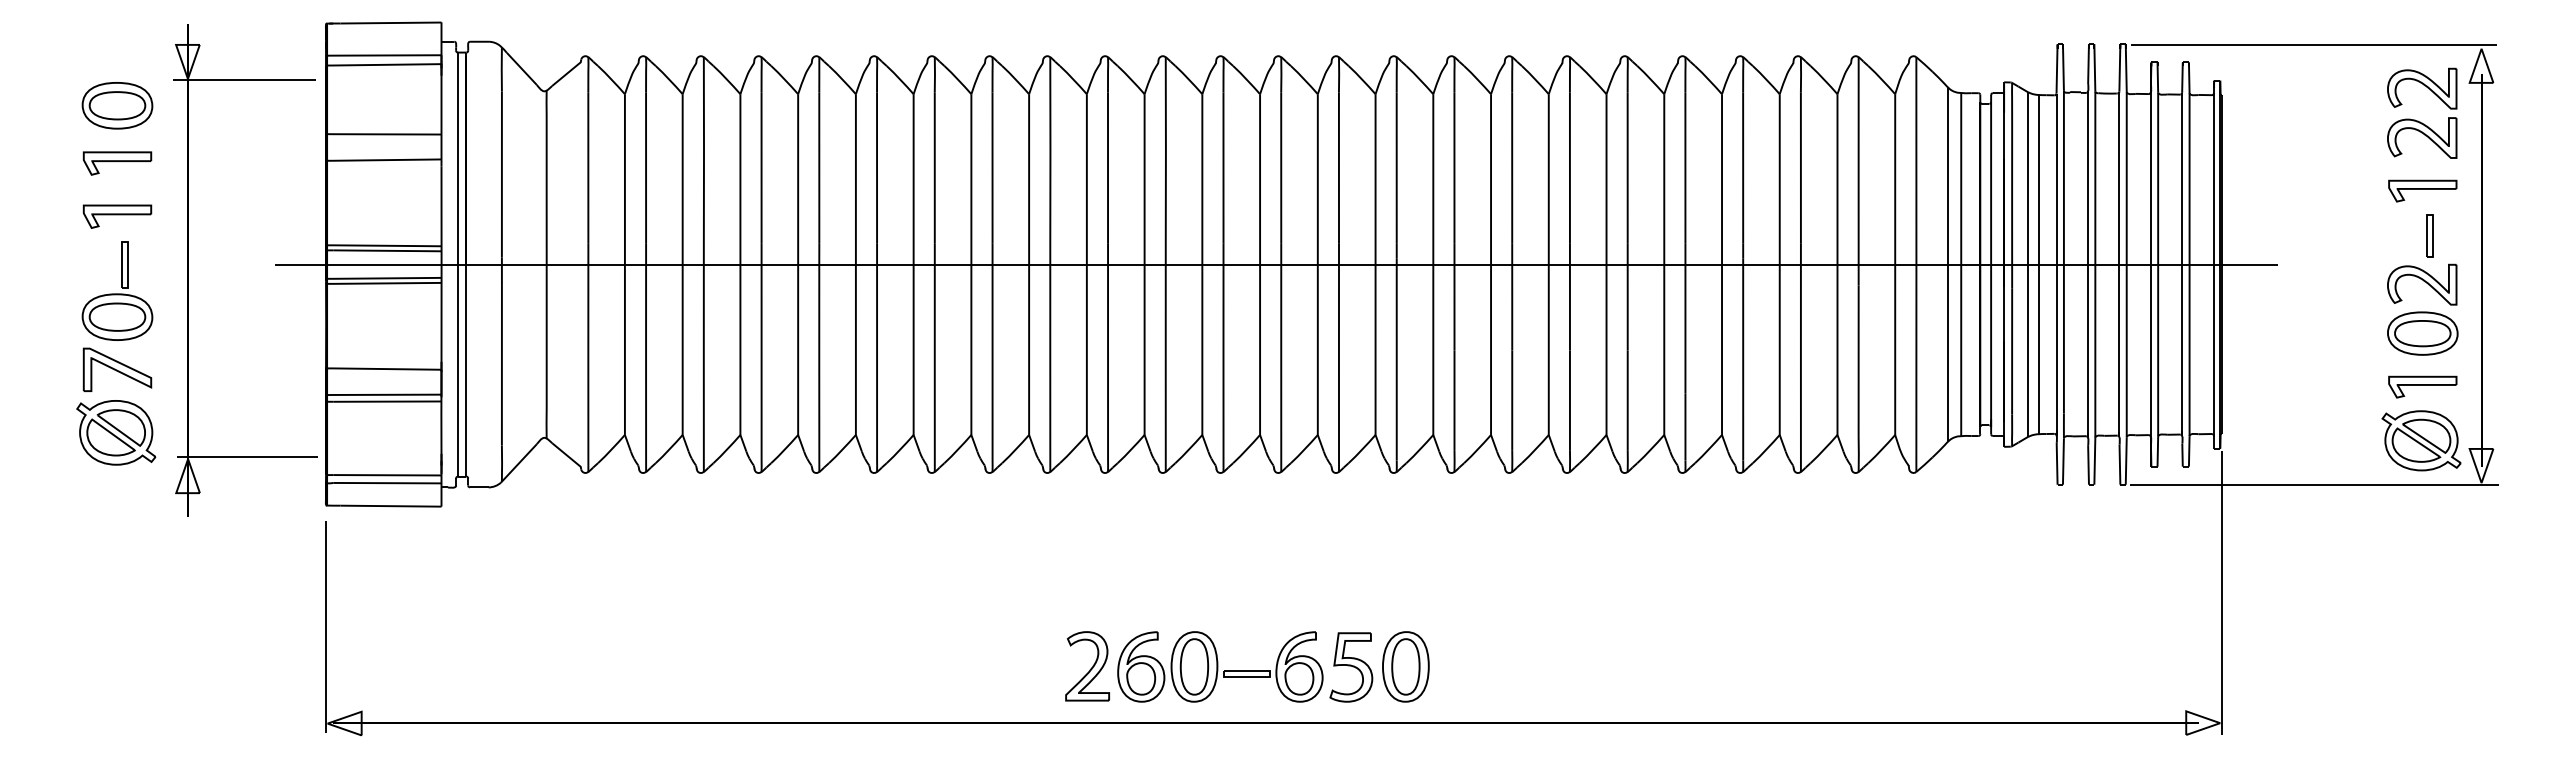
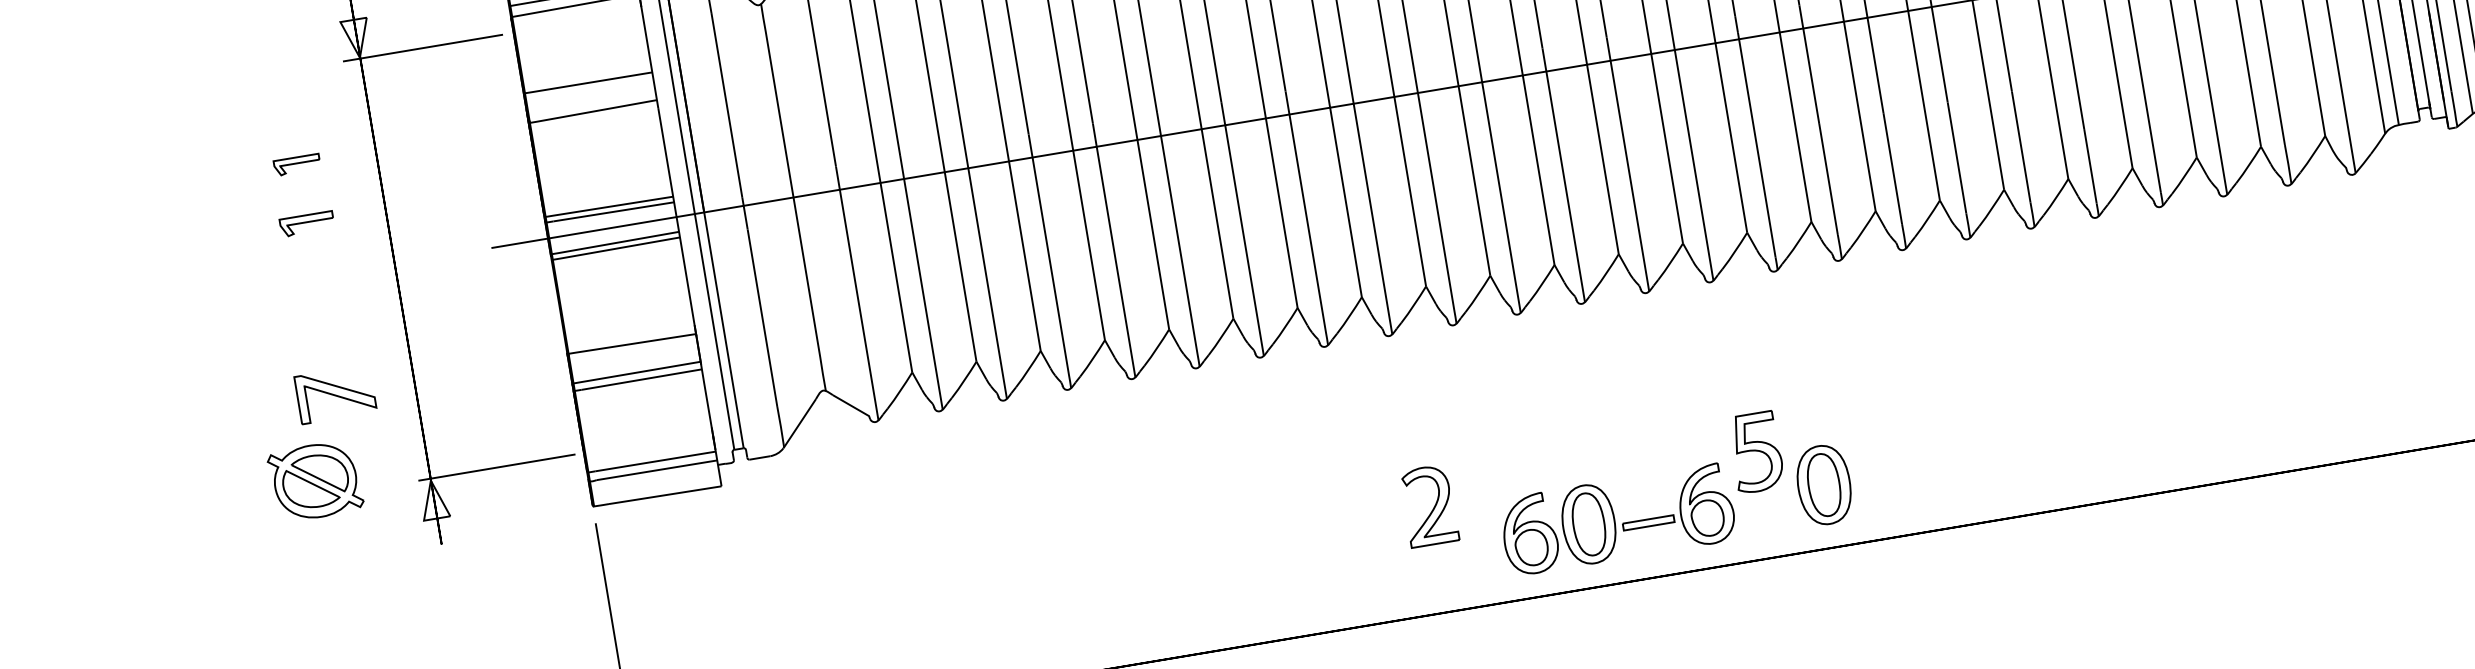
part: (117, 105) -> (286, 100), removed
part: (117, 163) -> (297, 164), size x0.6
part: (117, 216) -> (307, 223), size x0.7
part: (117, 290) -> (320, 306), removed
part: (116, 432) -> (315, 480), moved
part: (1087, 666) -> (1429, 506), moved
part: (1351, 667) -> (1756, 452), moved

